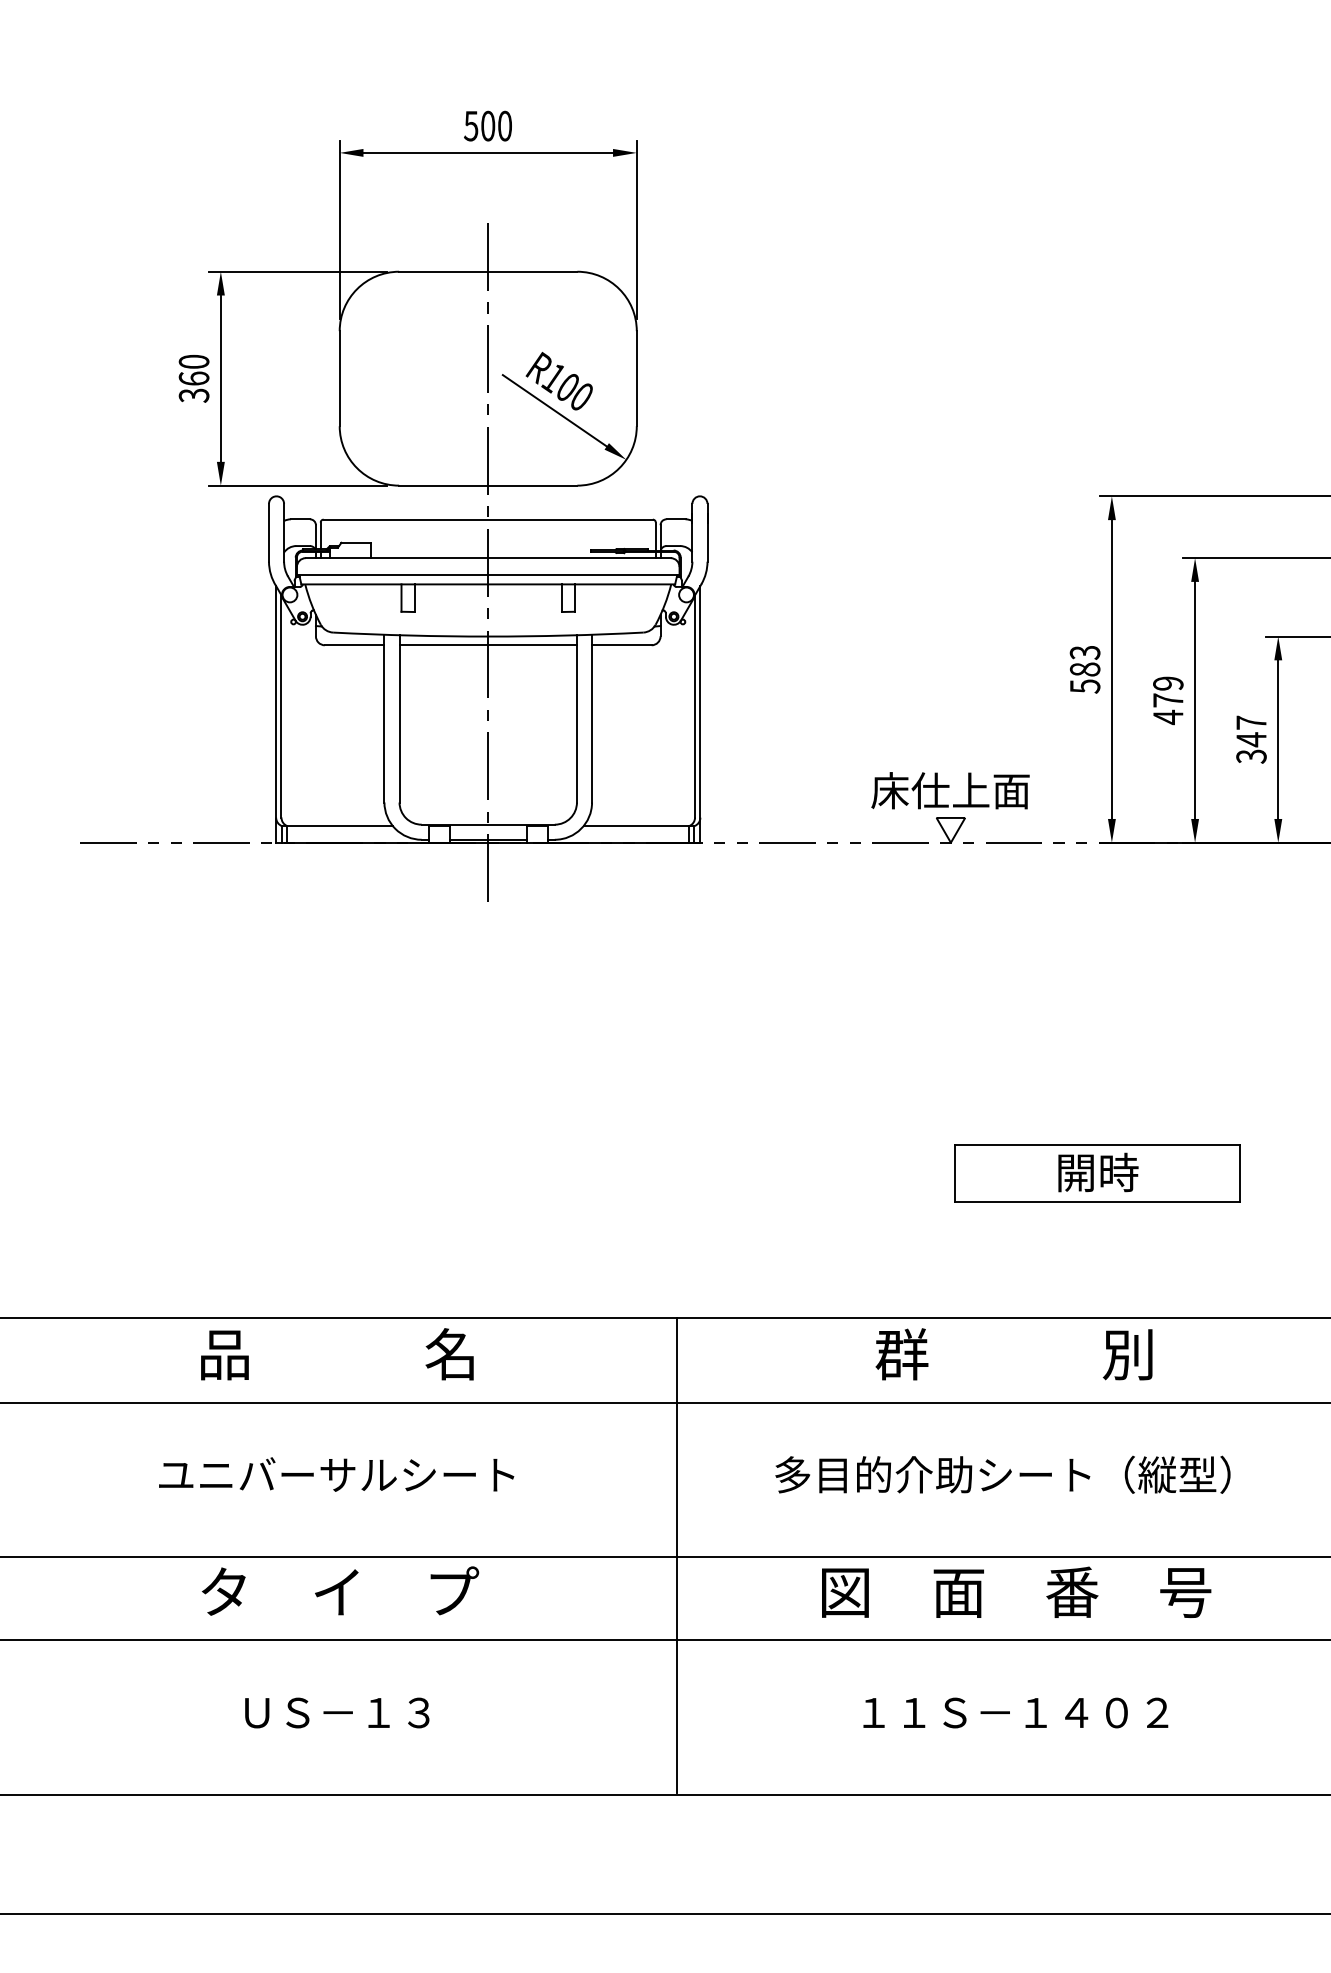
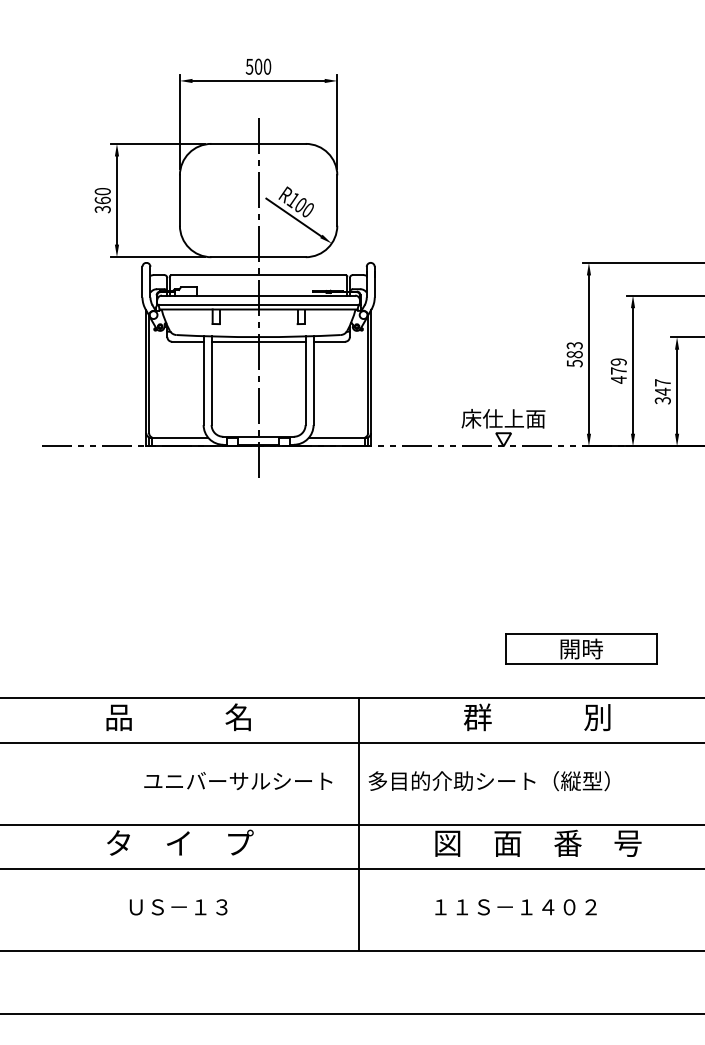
part: (1097, 1171) -> (581, 648), moved
text: (337, 1475) -> (238, 781), moved
text: (1001, 1475) -> (488, 781), moved
text: (1014, 1713) -> (515, 907), moved

